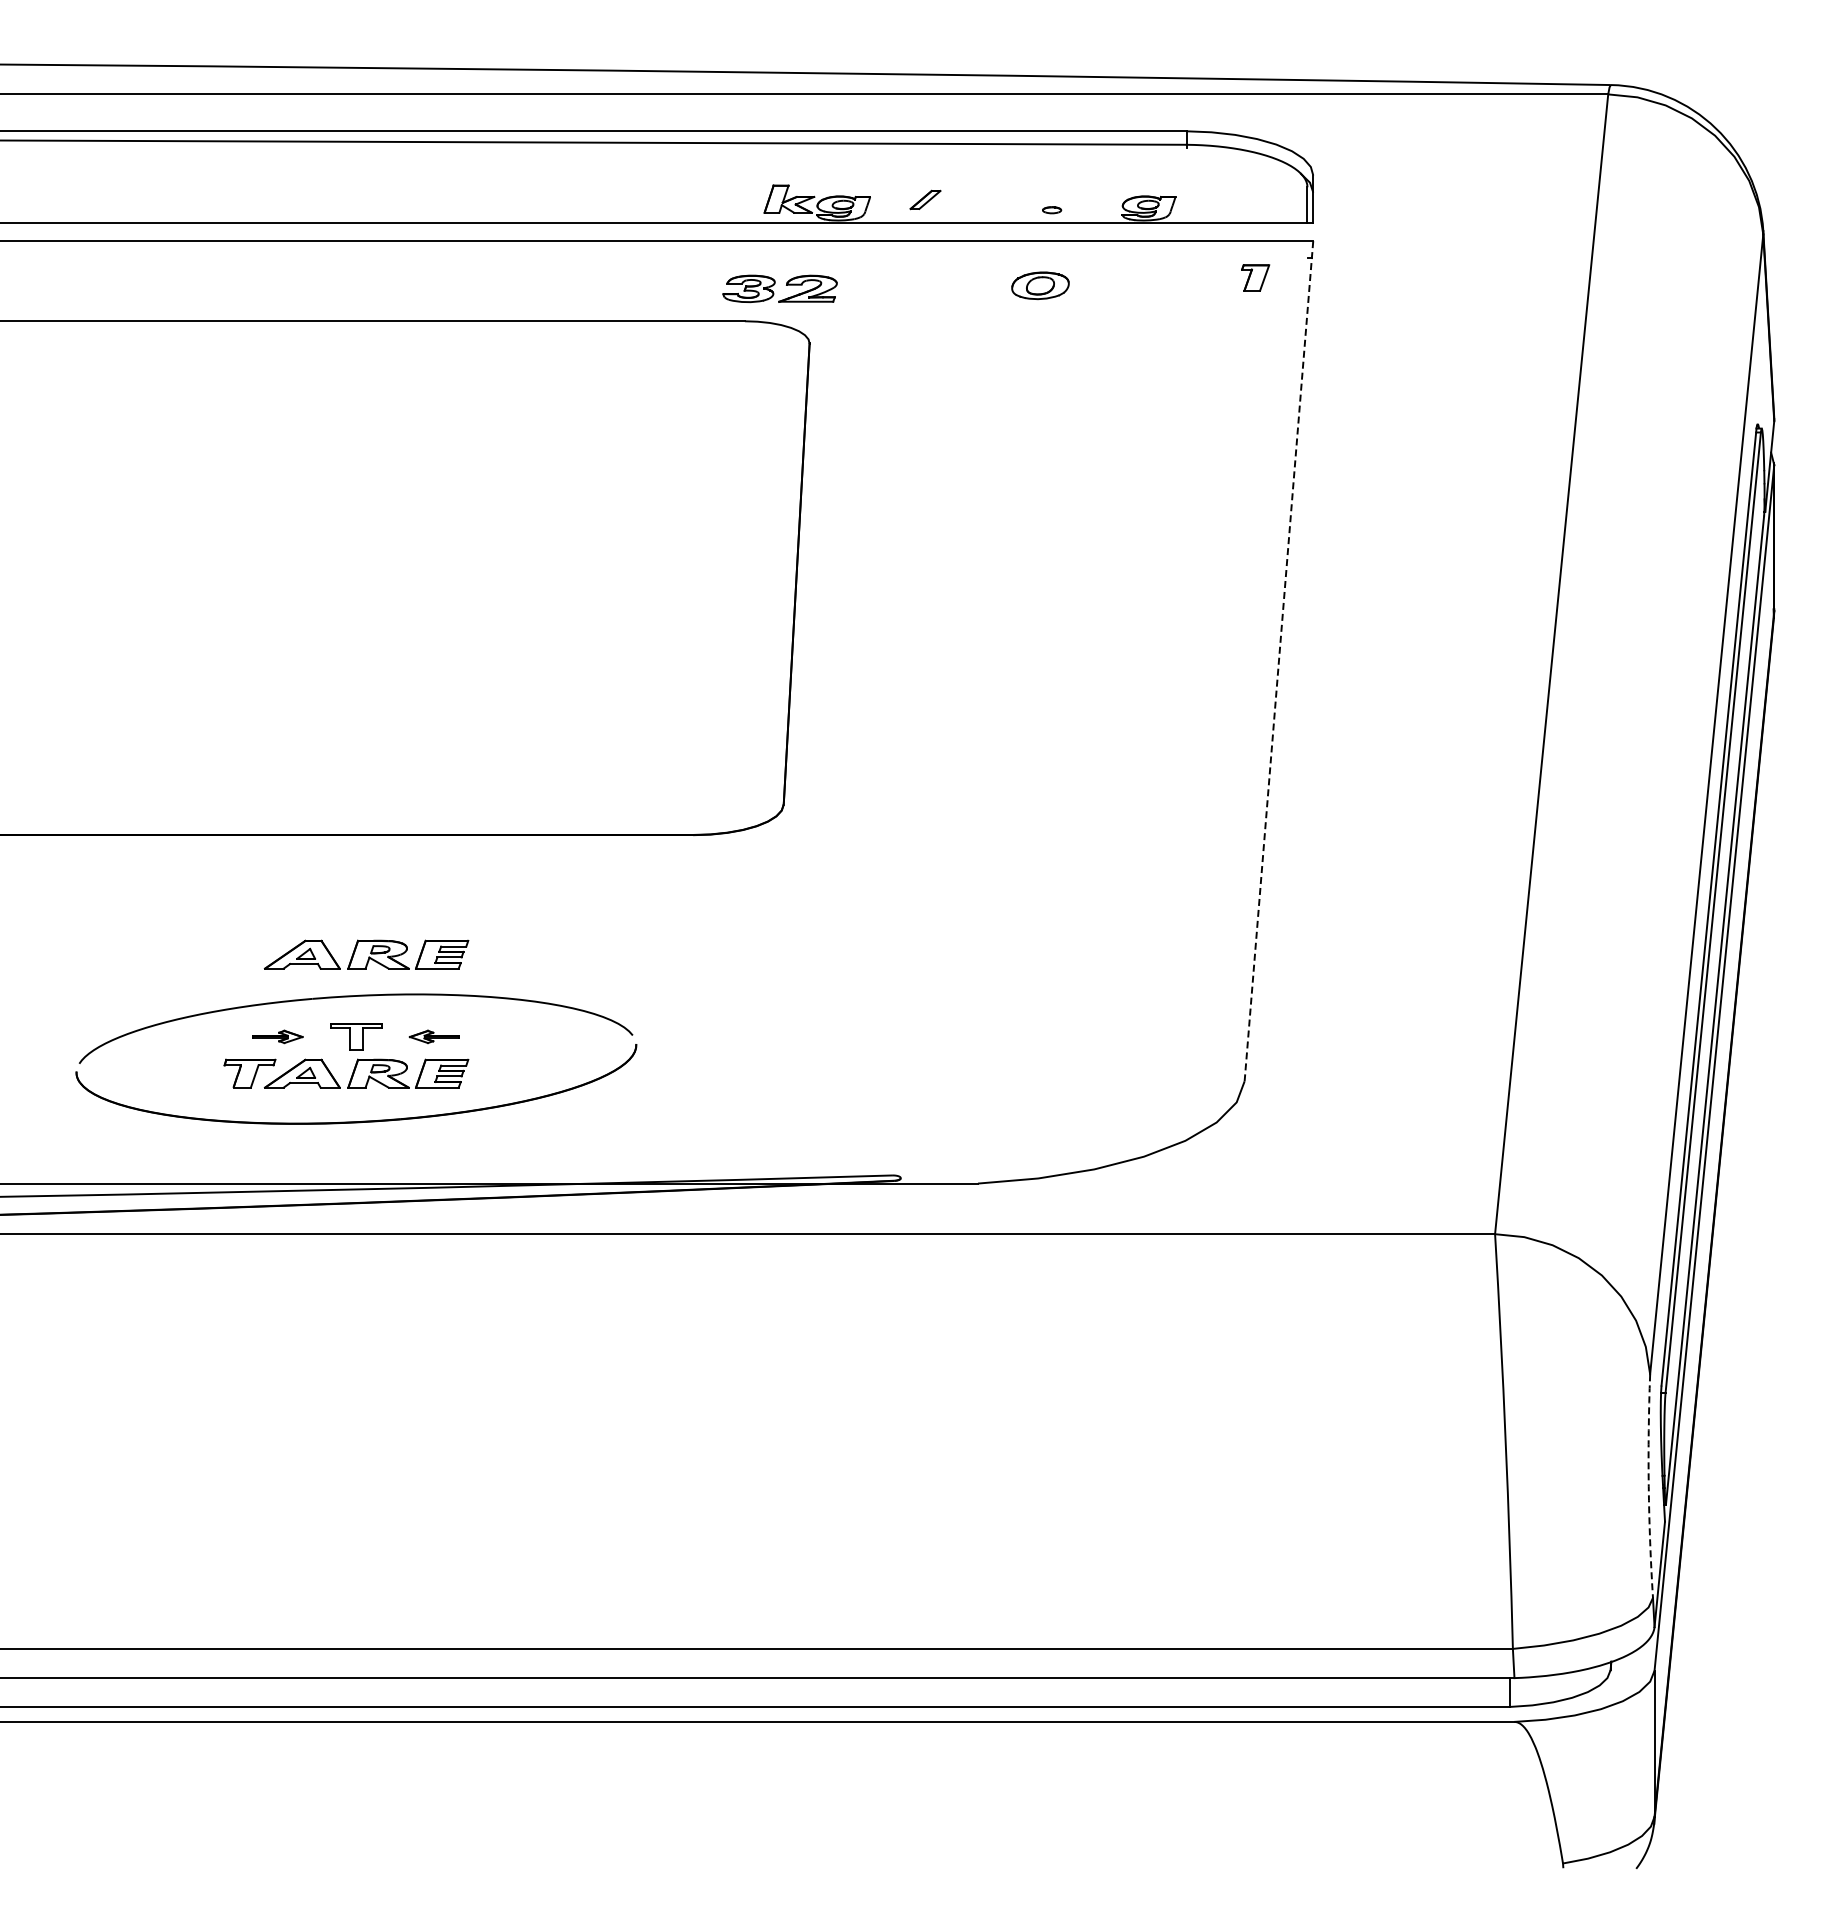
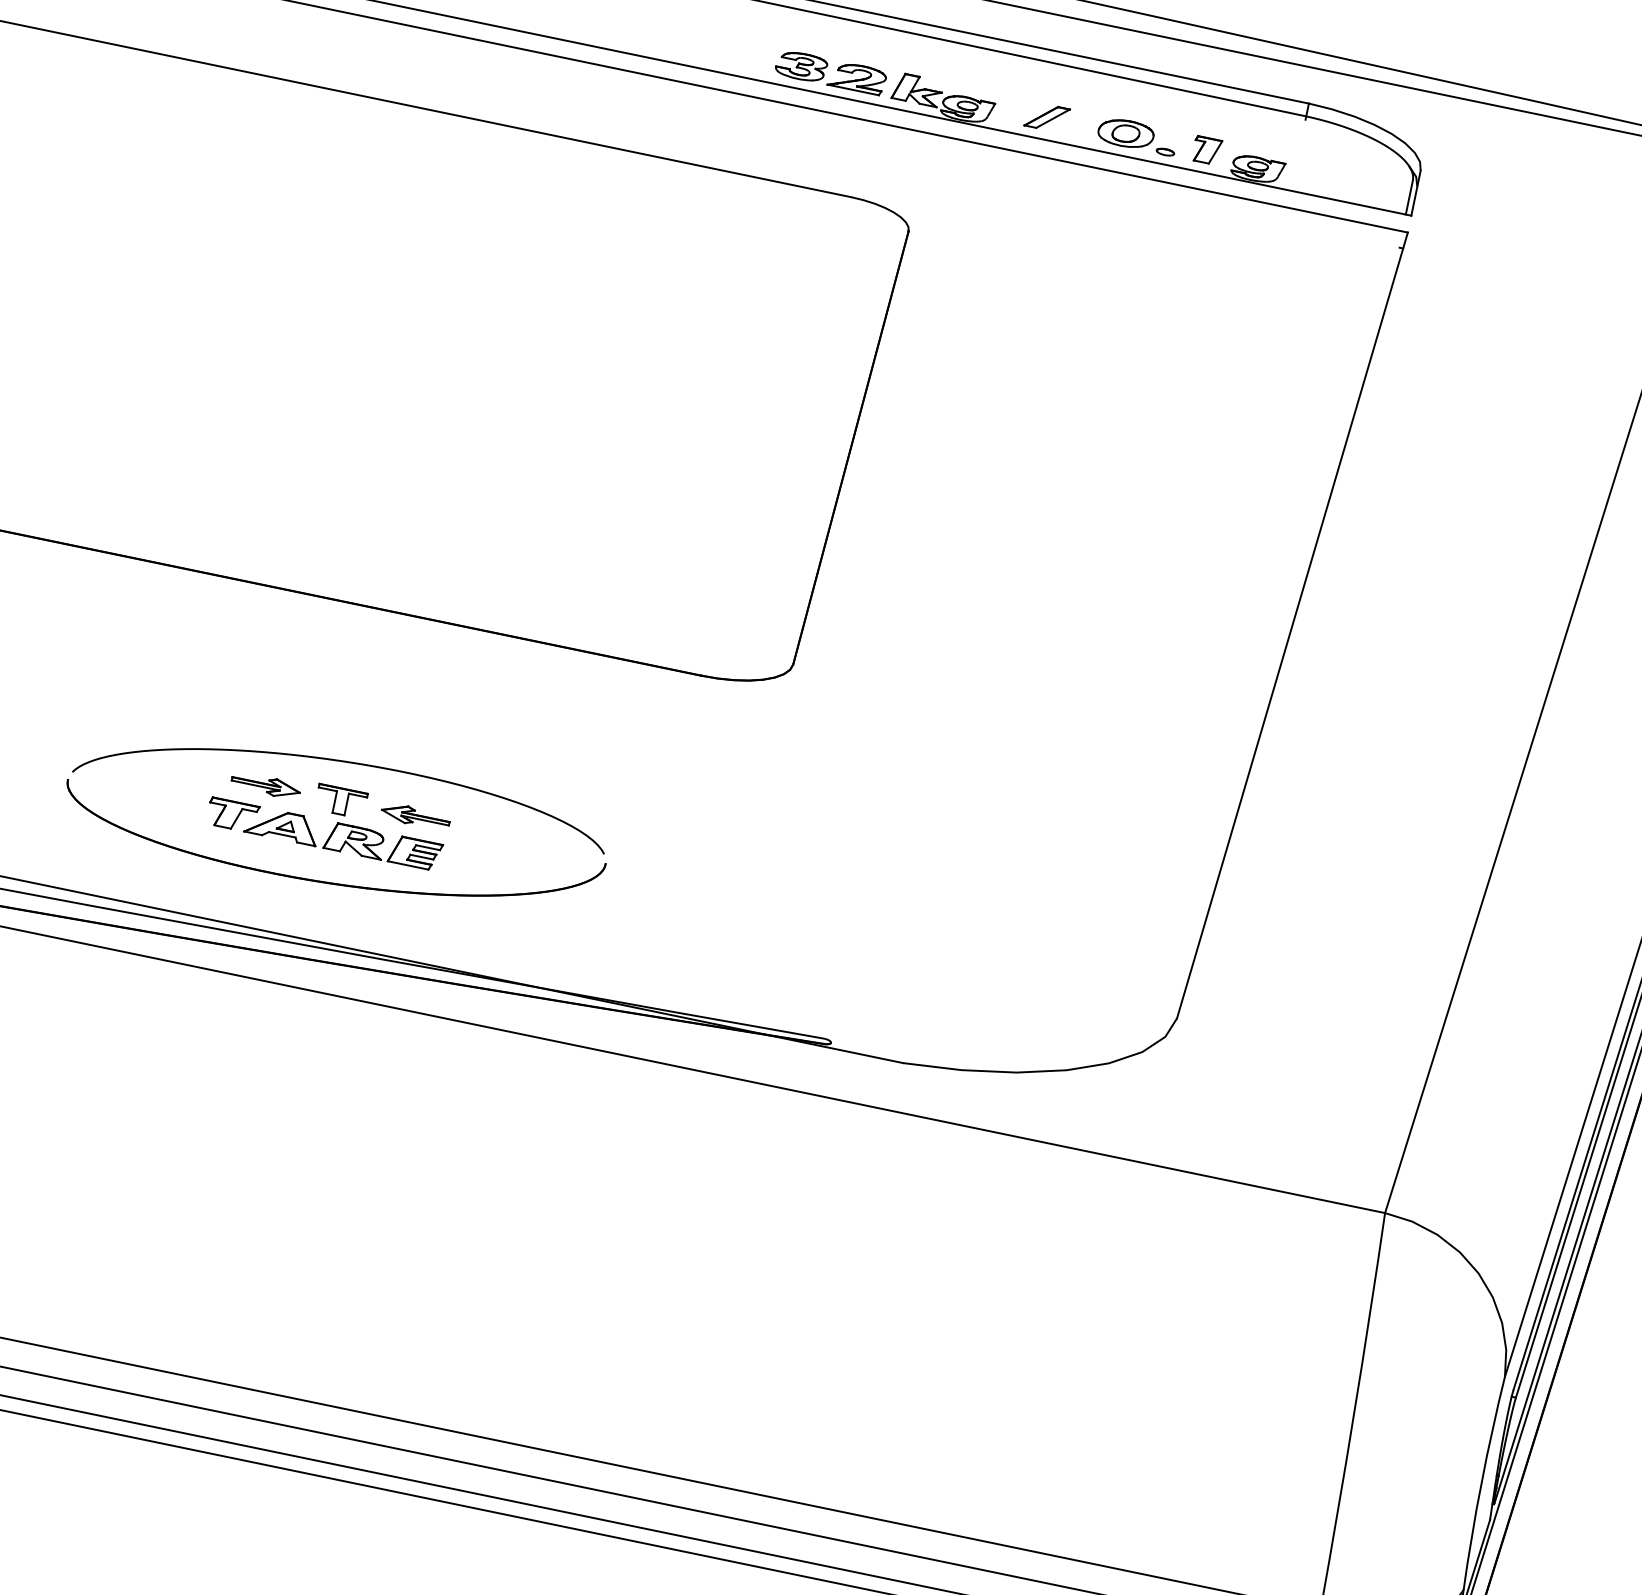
part: (925, 199) -> (1047, 117), size x1.43
part: (1255, 277) -> (1206, 150), moved
part: (1040, 285) -> (1126, 133), moved
part: (779, 288) -> (830, 72), moved
line: (1278, 661) -> (1291, 625), dashed -> solid
part: (366, 954) -> (366, 724), removed
part: (277, 1036) -> (266, 785), size x1.43
part: (434, 1036) -> (415, 816), size x1.43
arc: (1648, 1486) -> (1481, 1483), dashed -> solid

